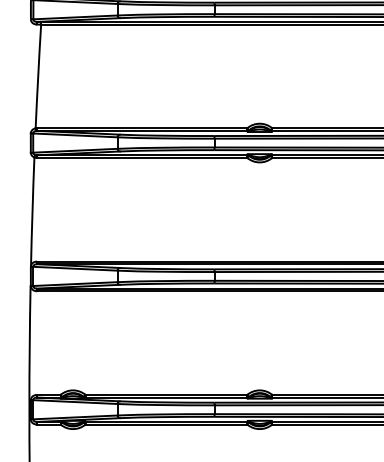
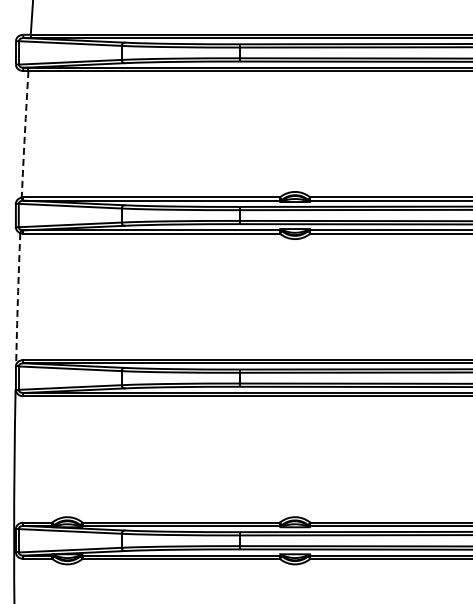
arc: (37, 76) -> (24, 134), solid -> dashed
arc: (32, 211) -> (17, 299), solid -> dashed

